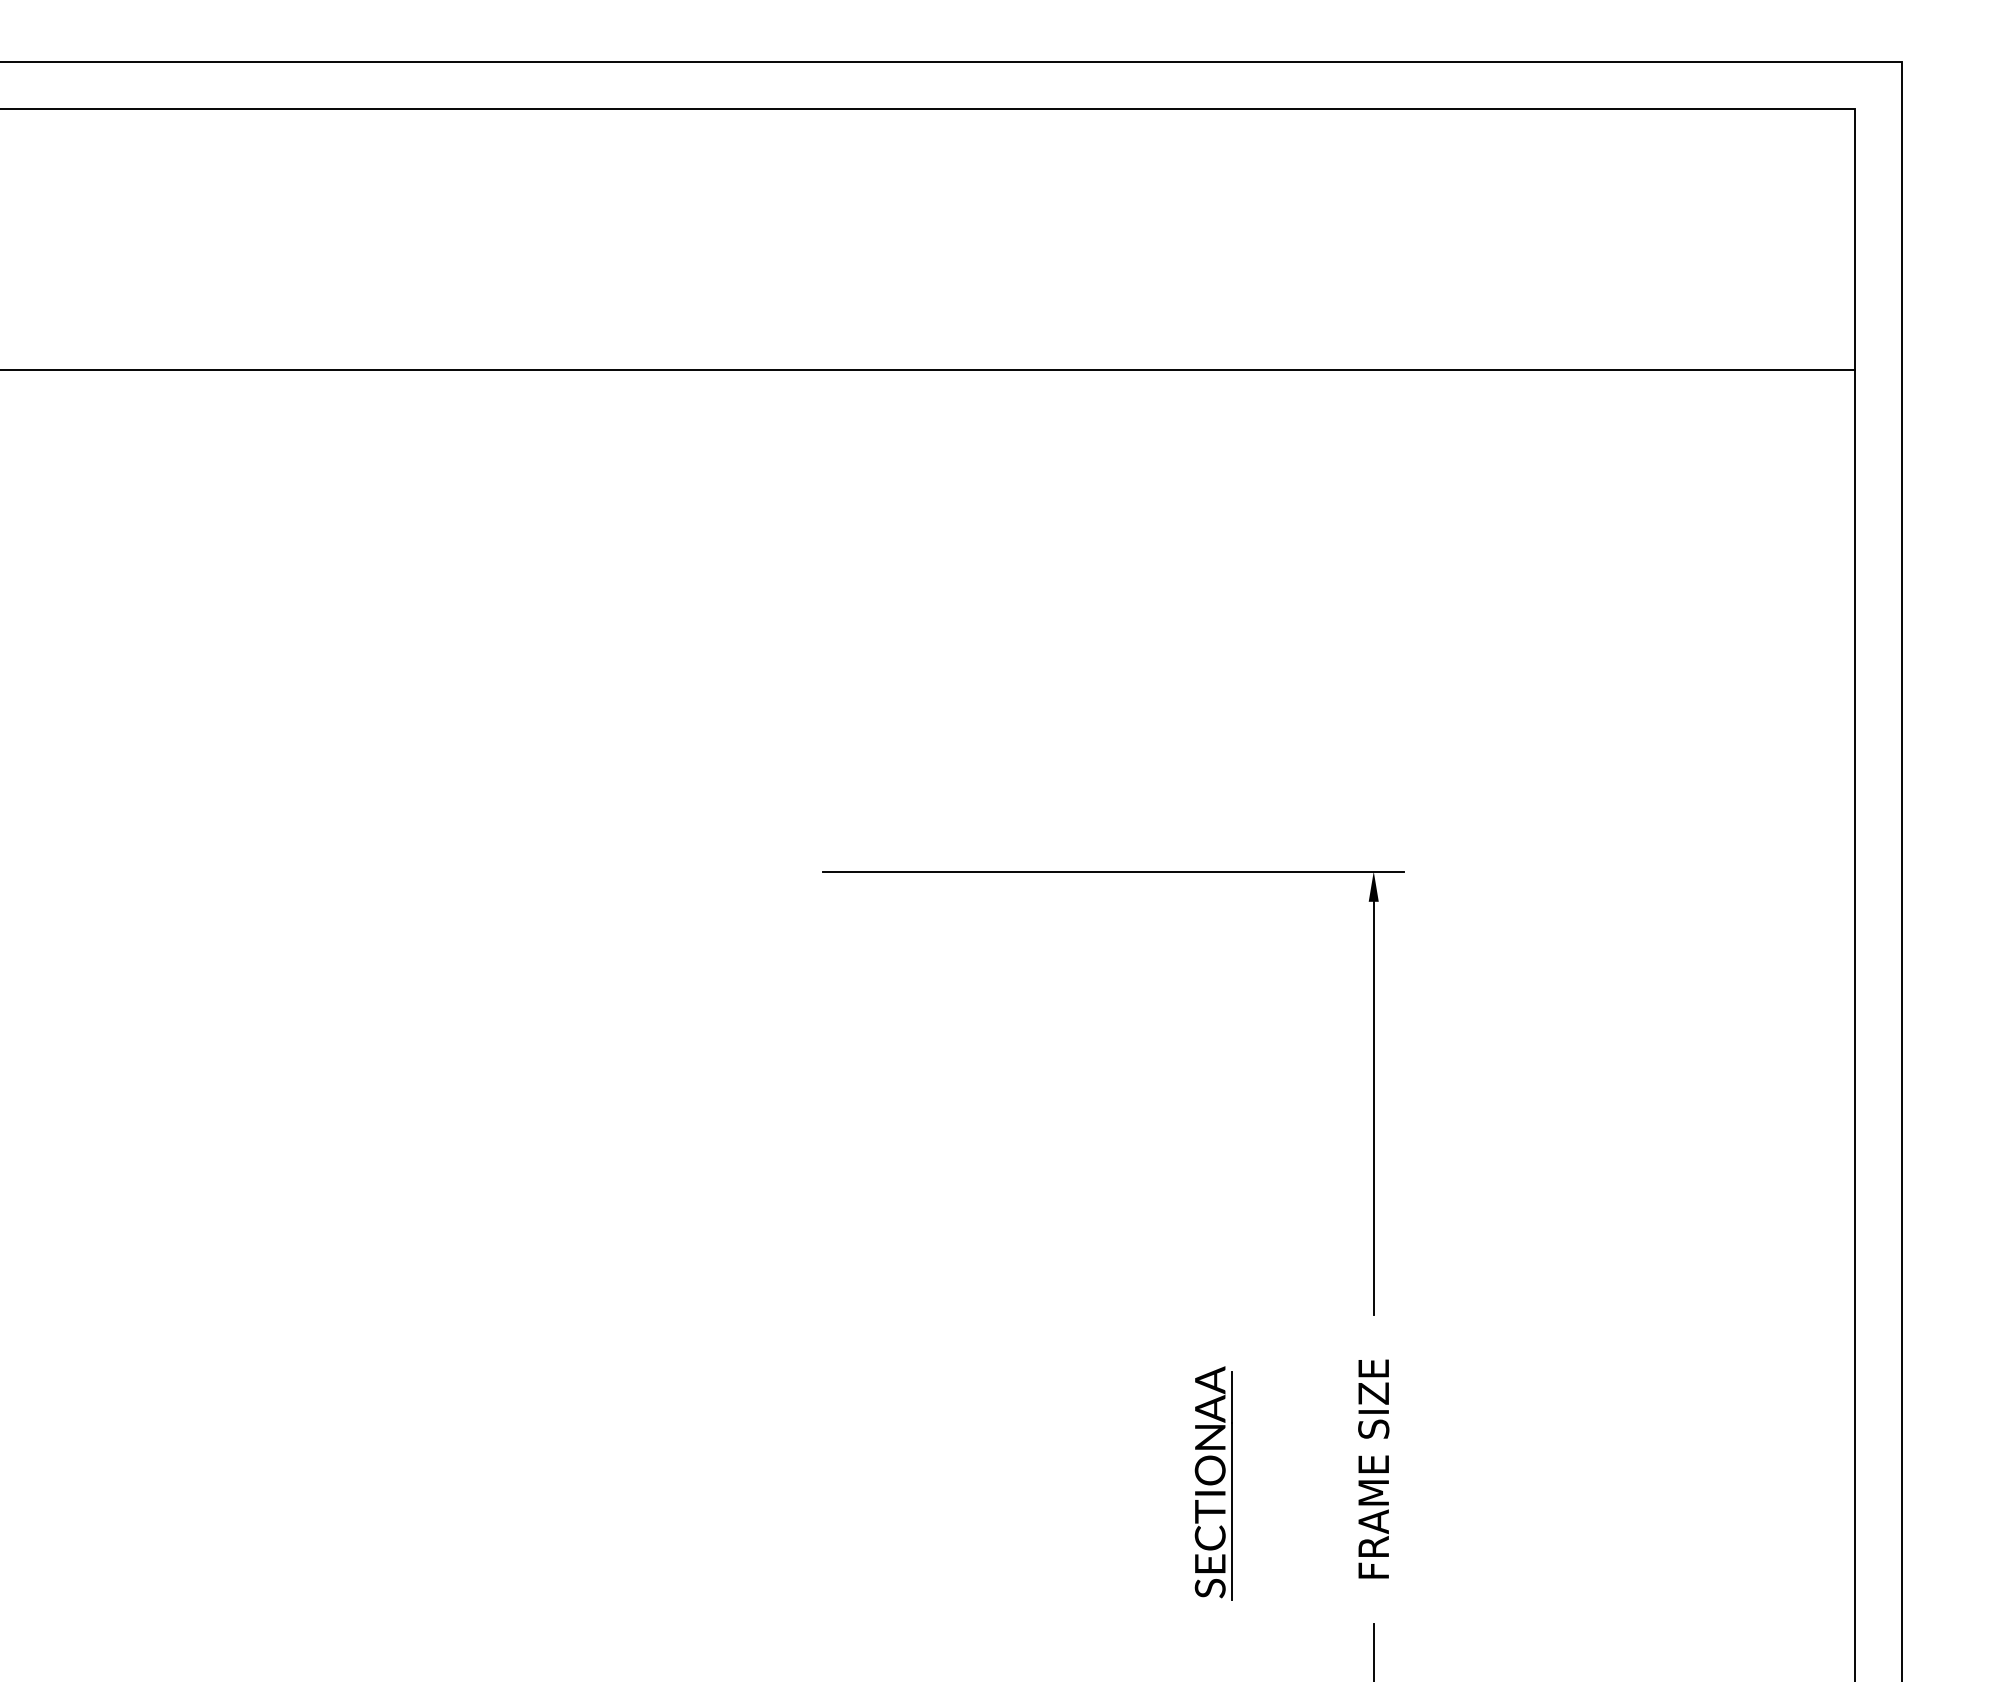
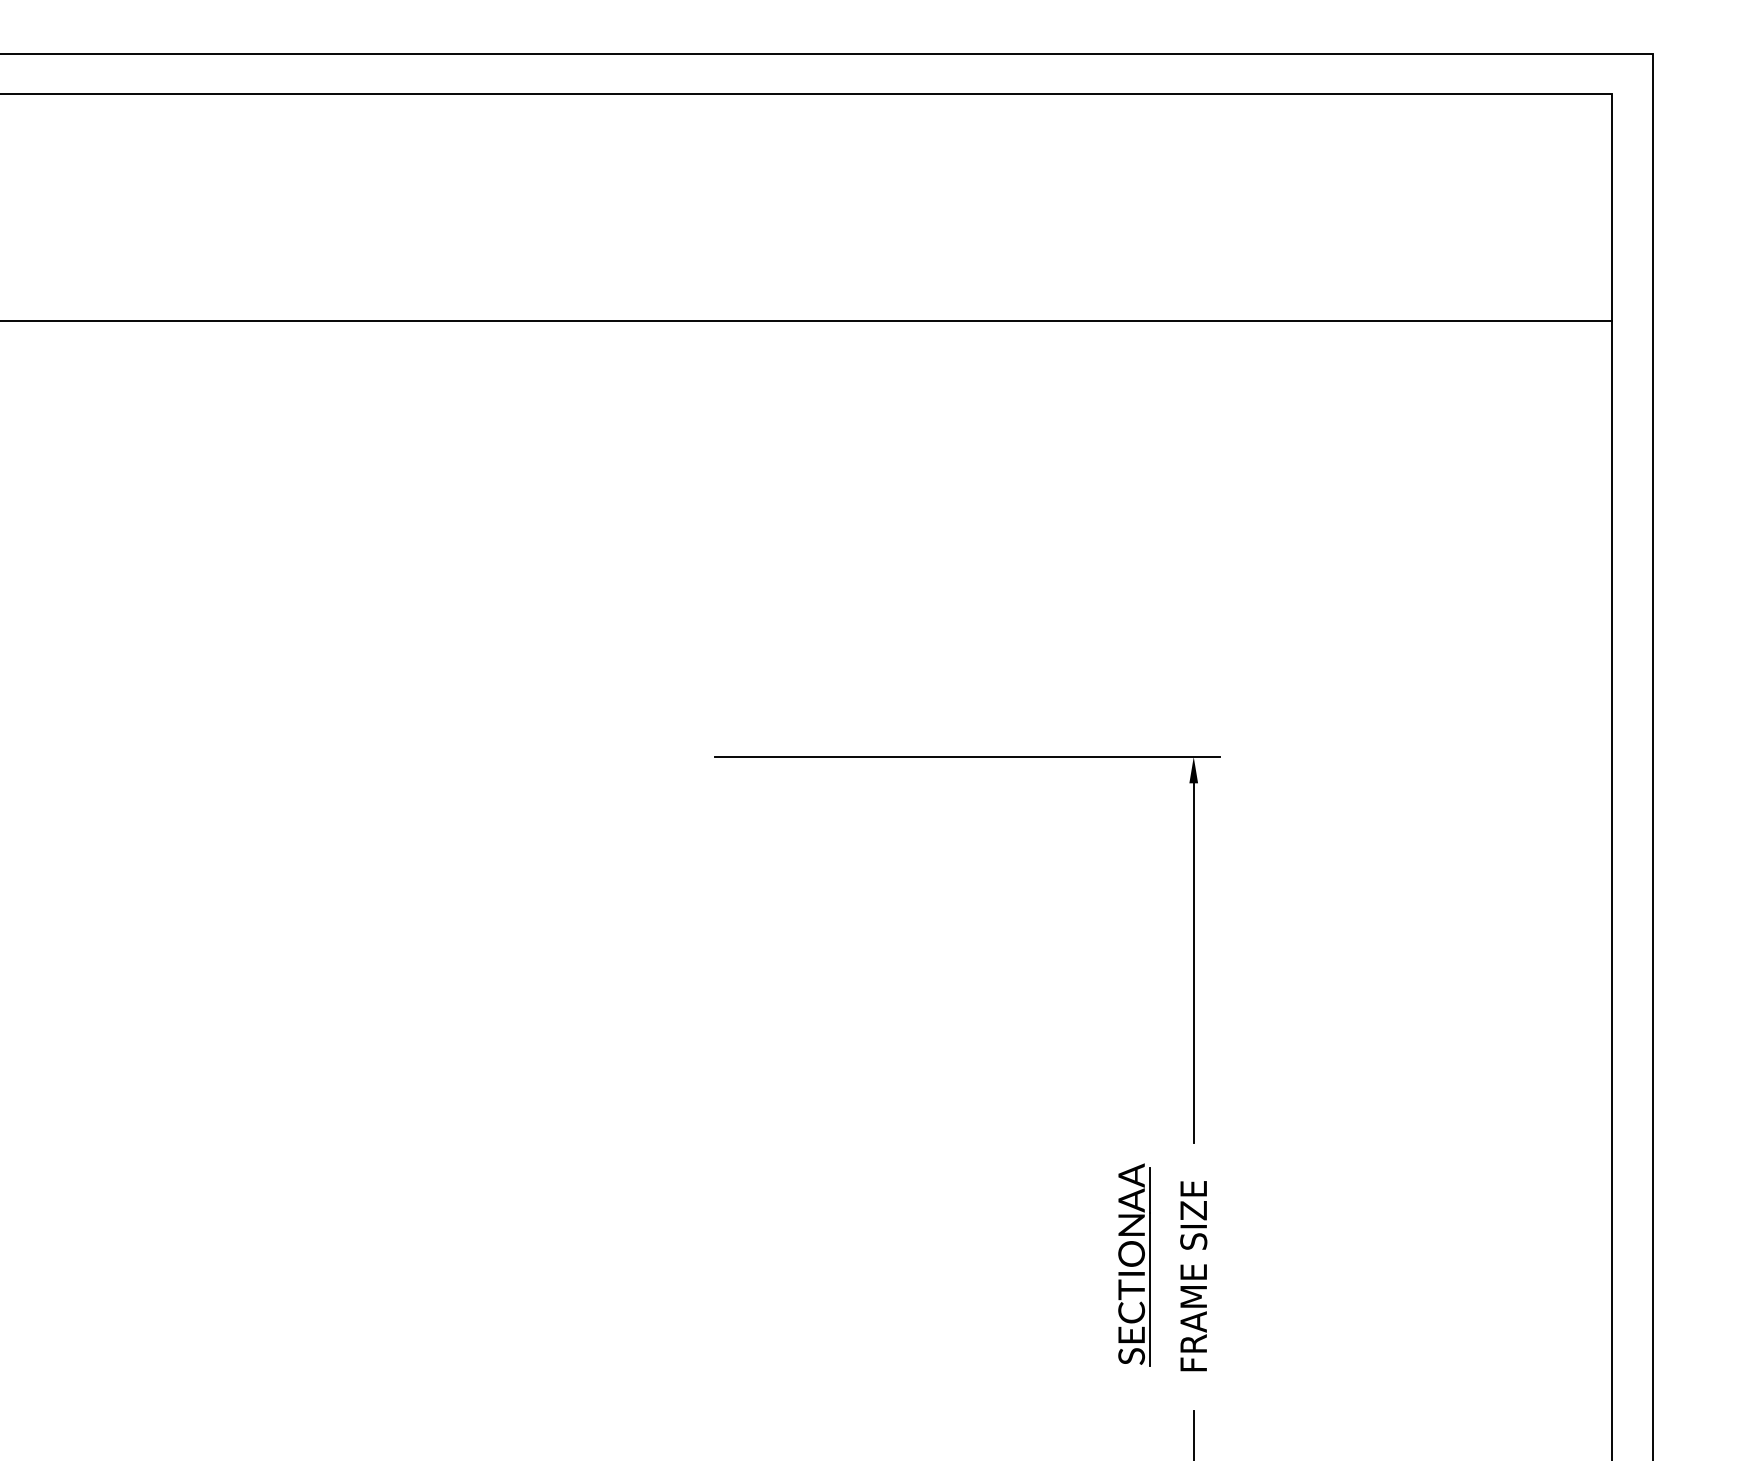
part: (1213, 1483) -> (1134, 1265), moved

